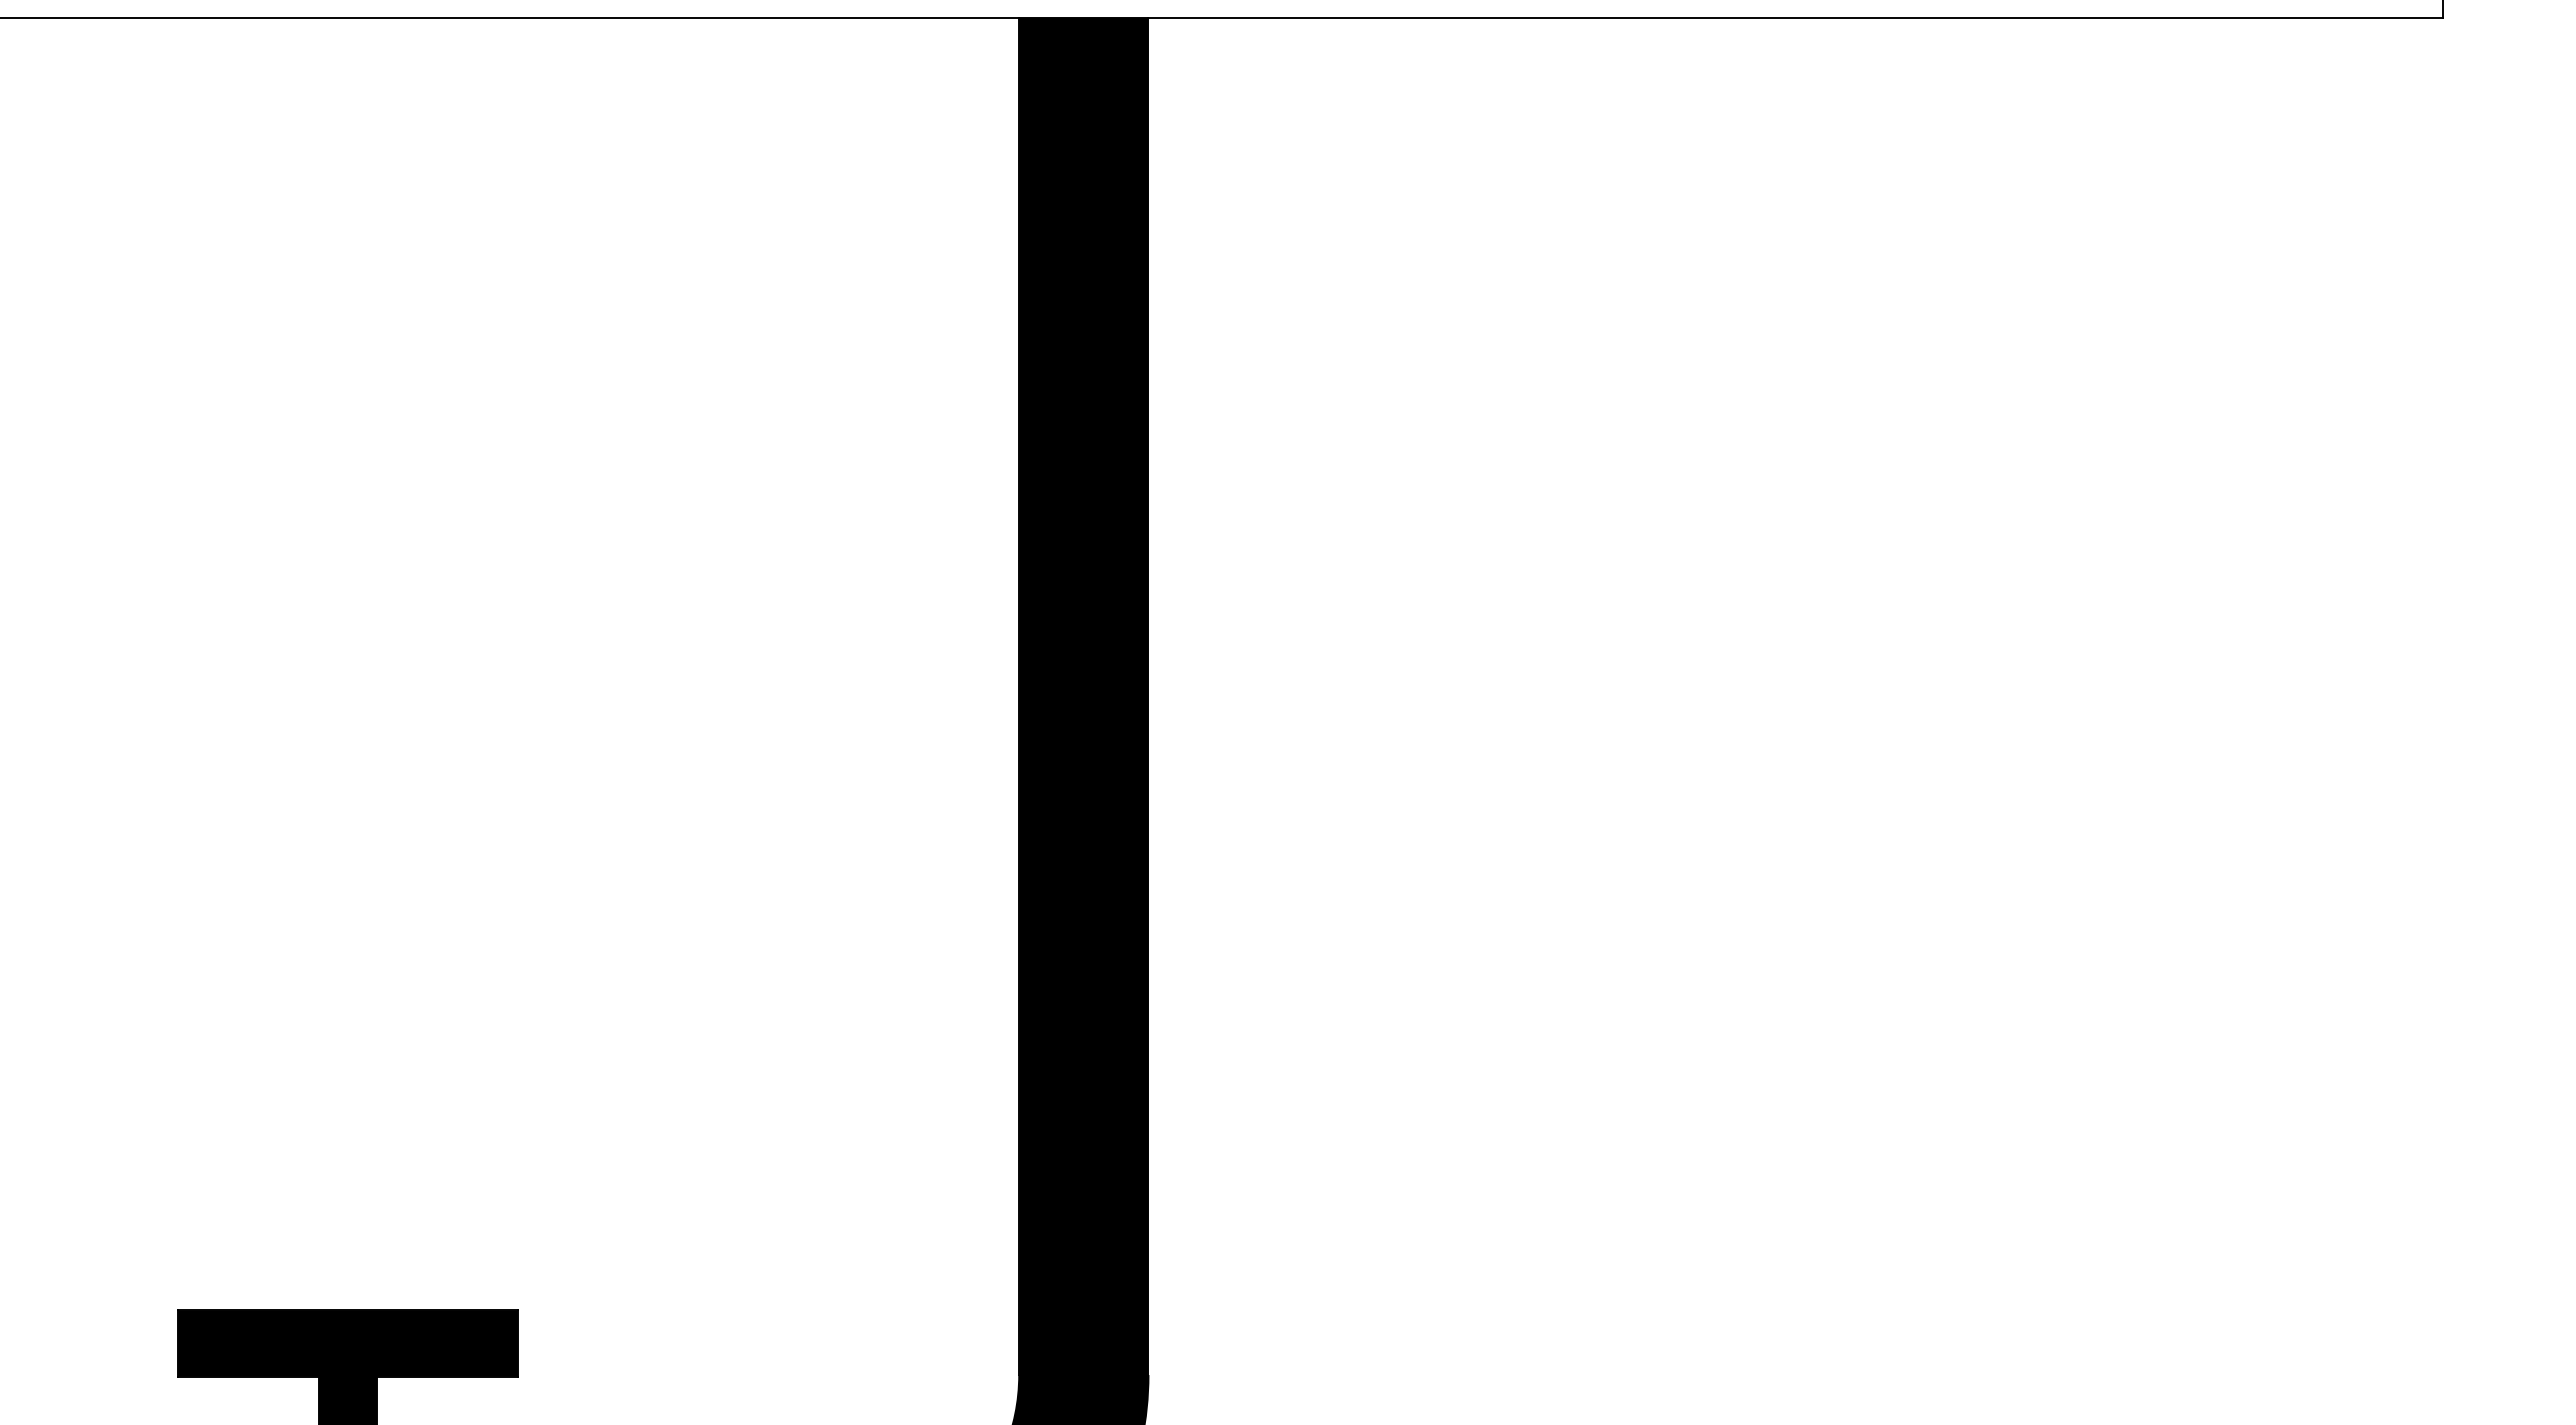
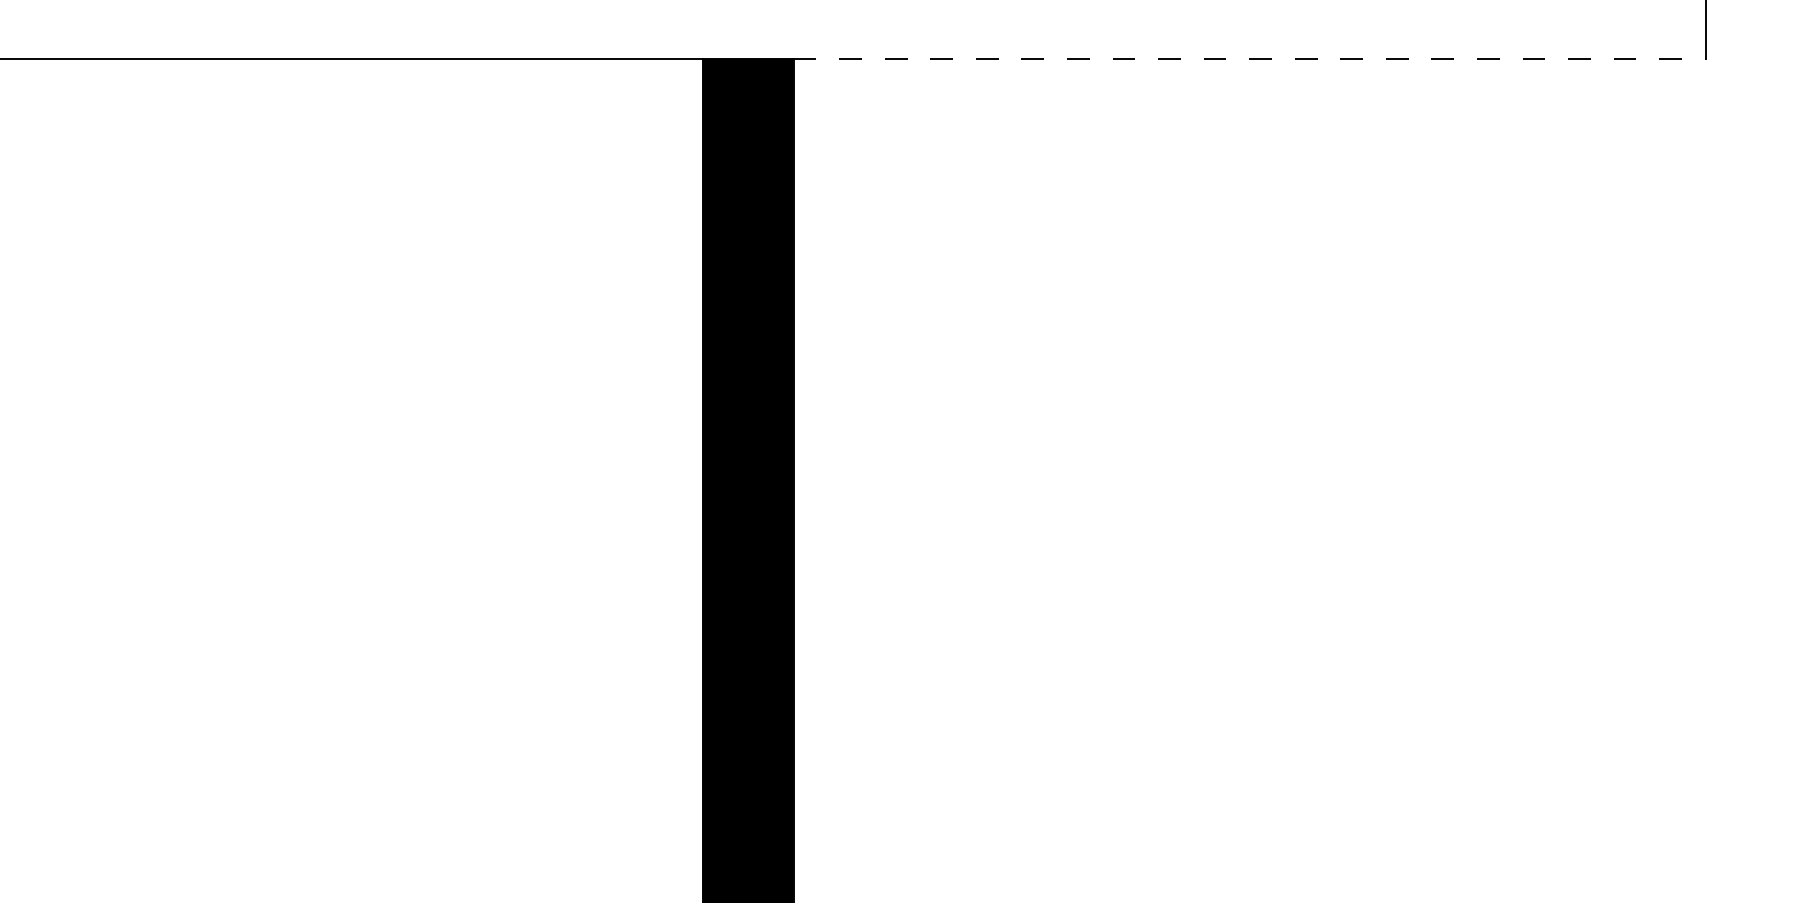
line: (1796, 17) -> (1250, 58), solid -> dashed

